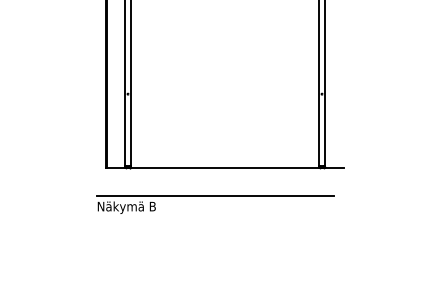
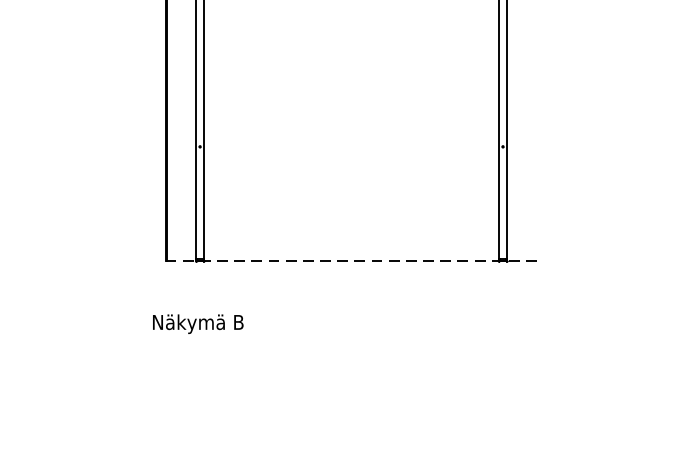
line: (225, 167) -> (352, 261), solid -> dashed
line: (215, 196) -> (336, 306), removed

